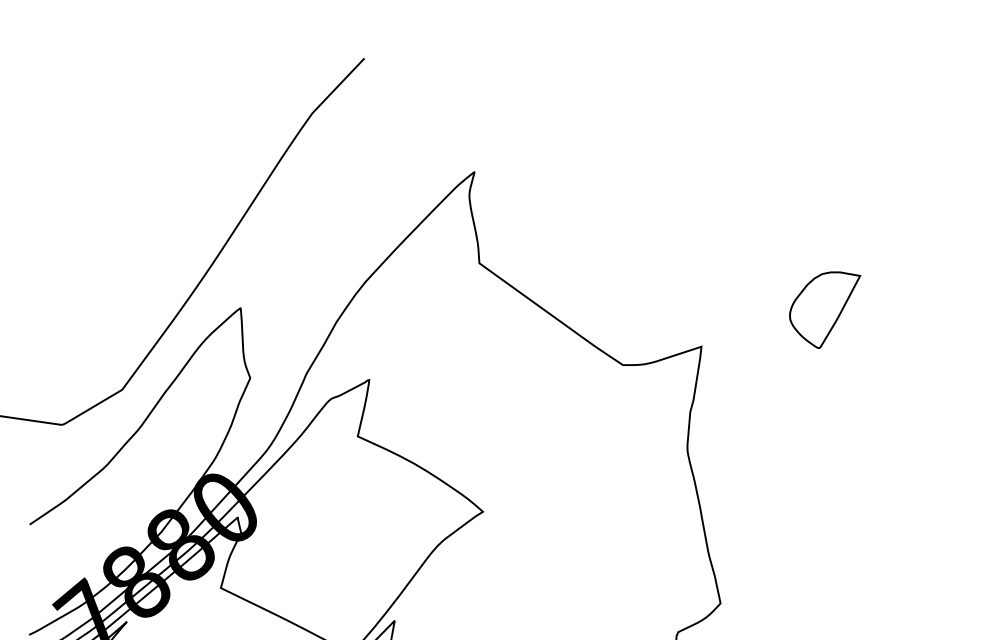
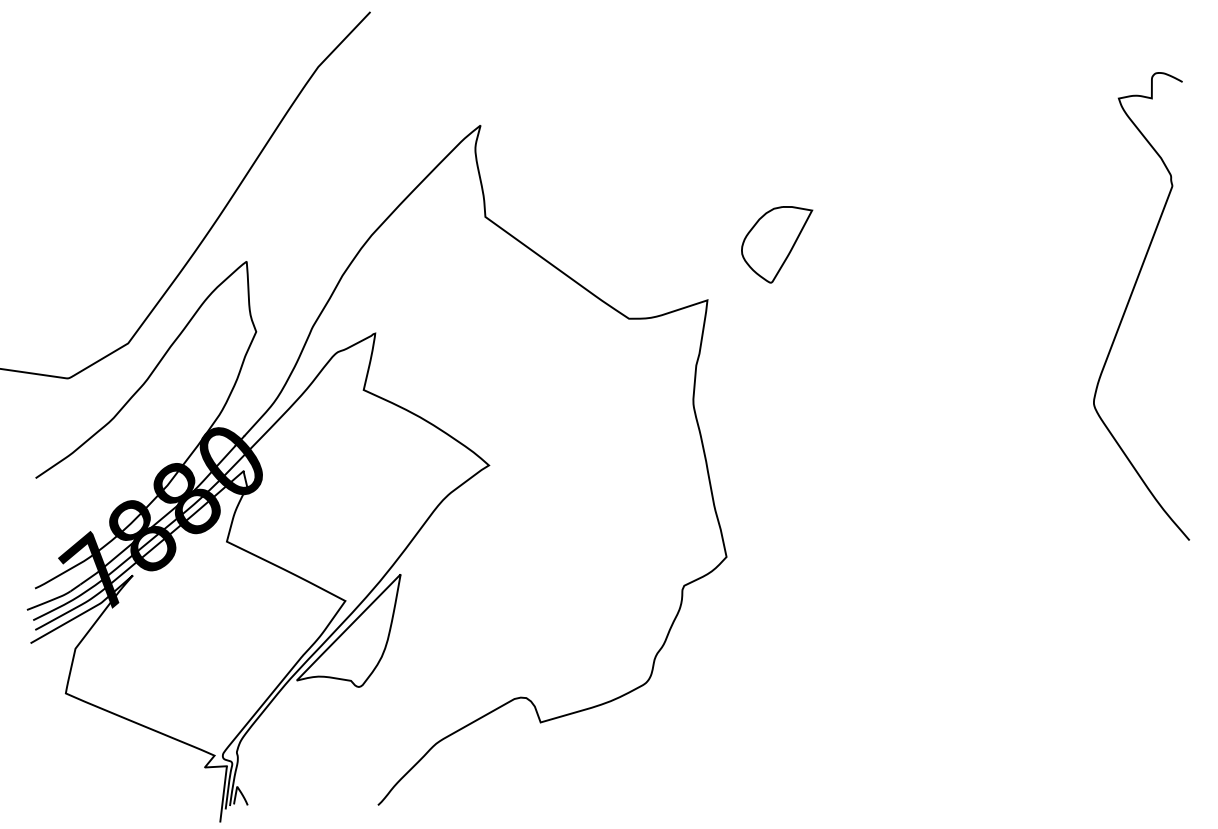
part: (825, 309) -> (777, 244), moved

